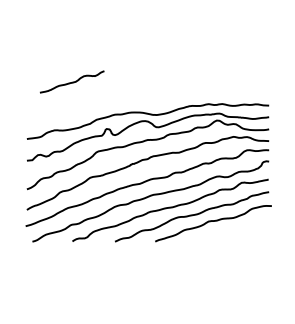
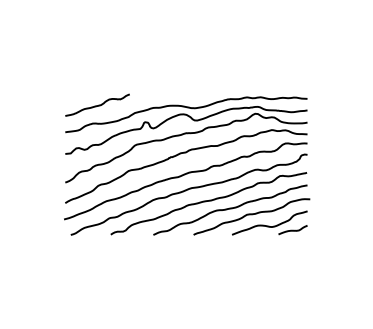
curve: (73, 81) -> (98, 104), moved
part: (231, 229) -> (269, 222), added

